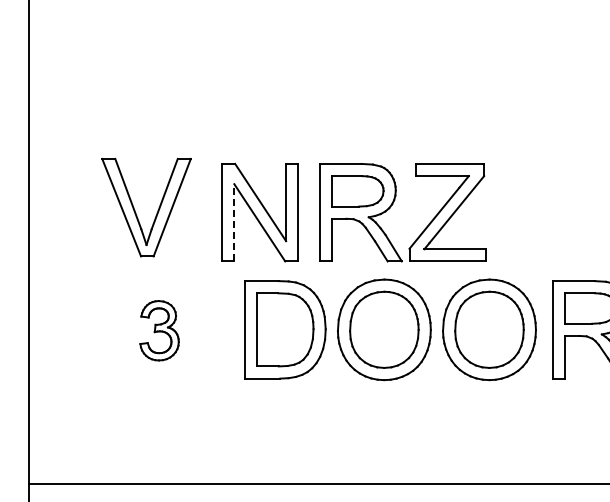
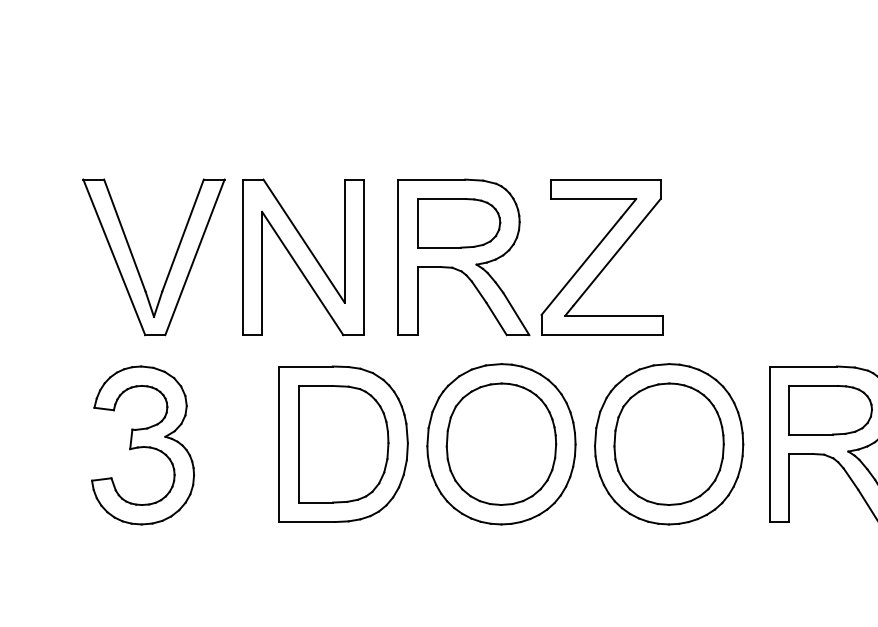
part: (136, 212) -> (137, 265), moved
line: (234, 222) -> (262, 273), dashed -> solid
part: (159, 330) -> (142, 445), size x1.67

